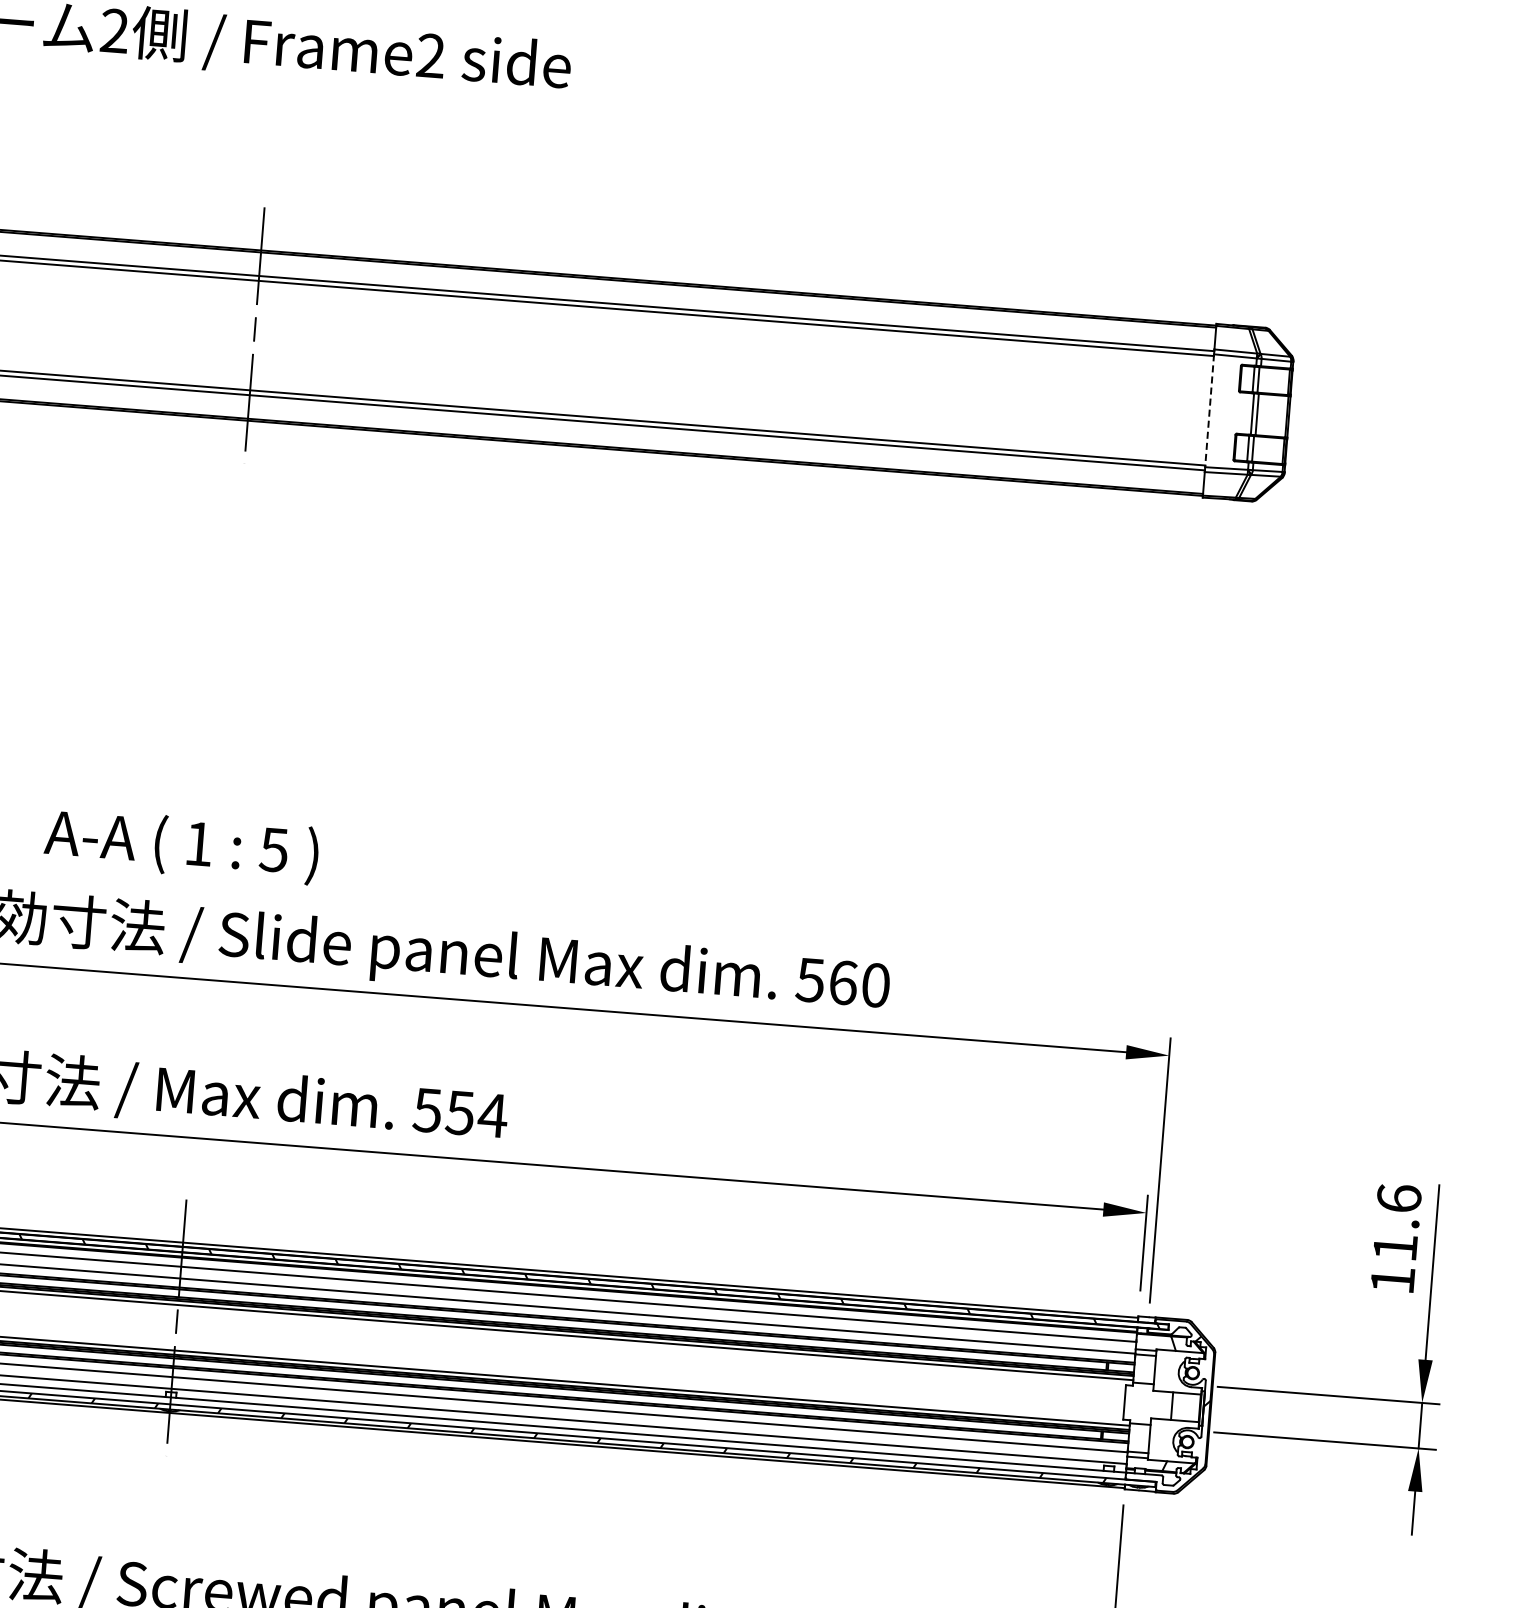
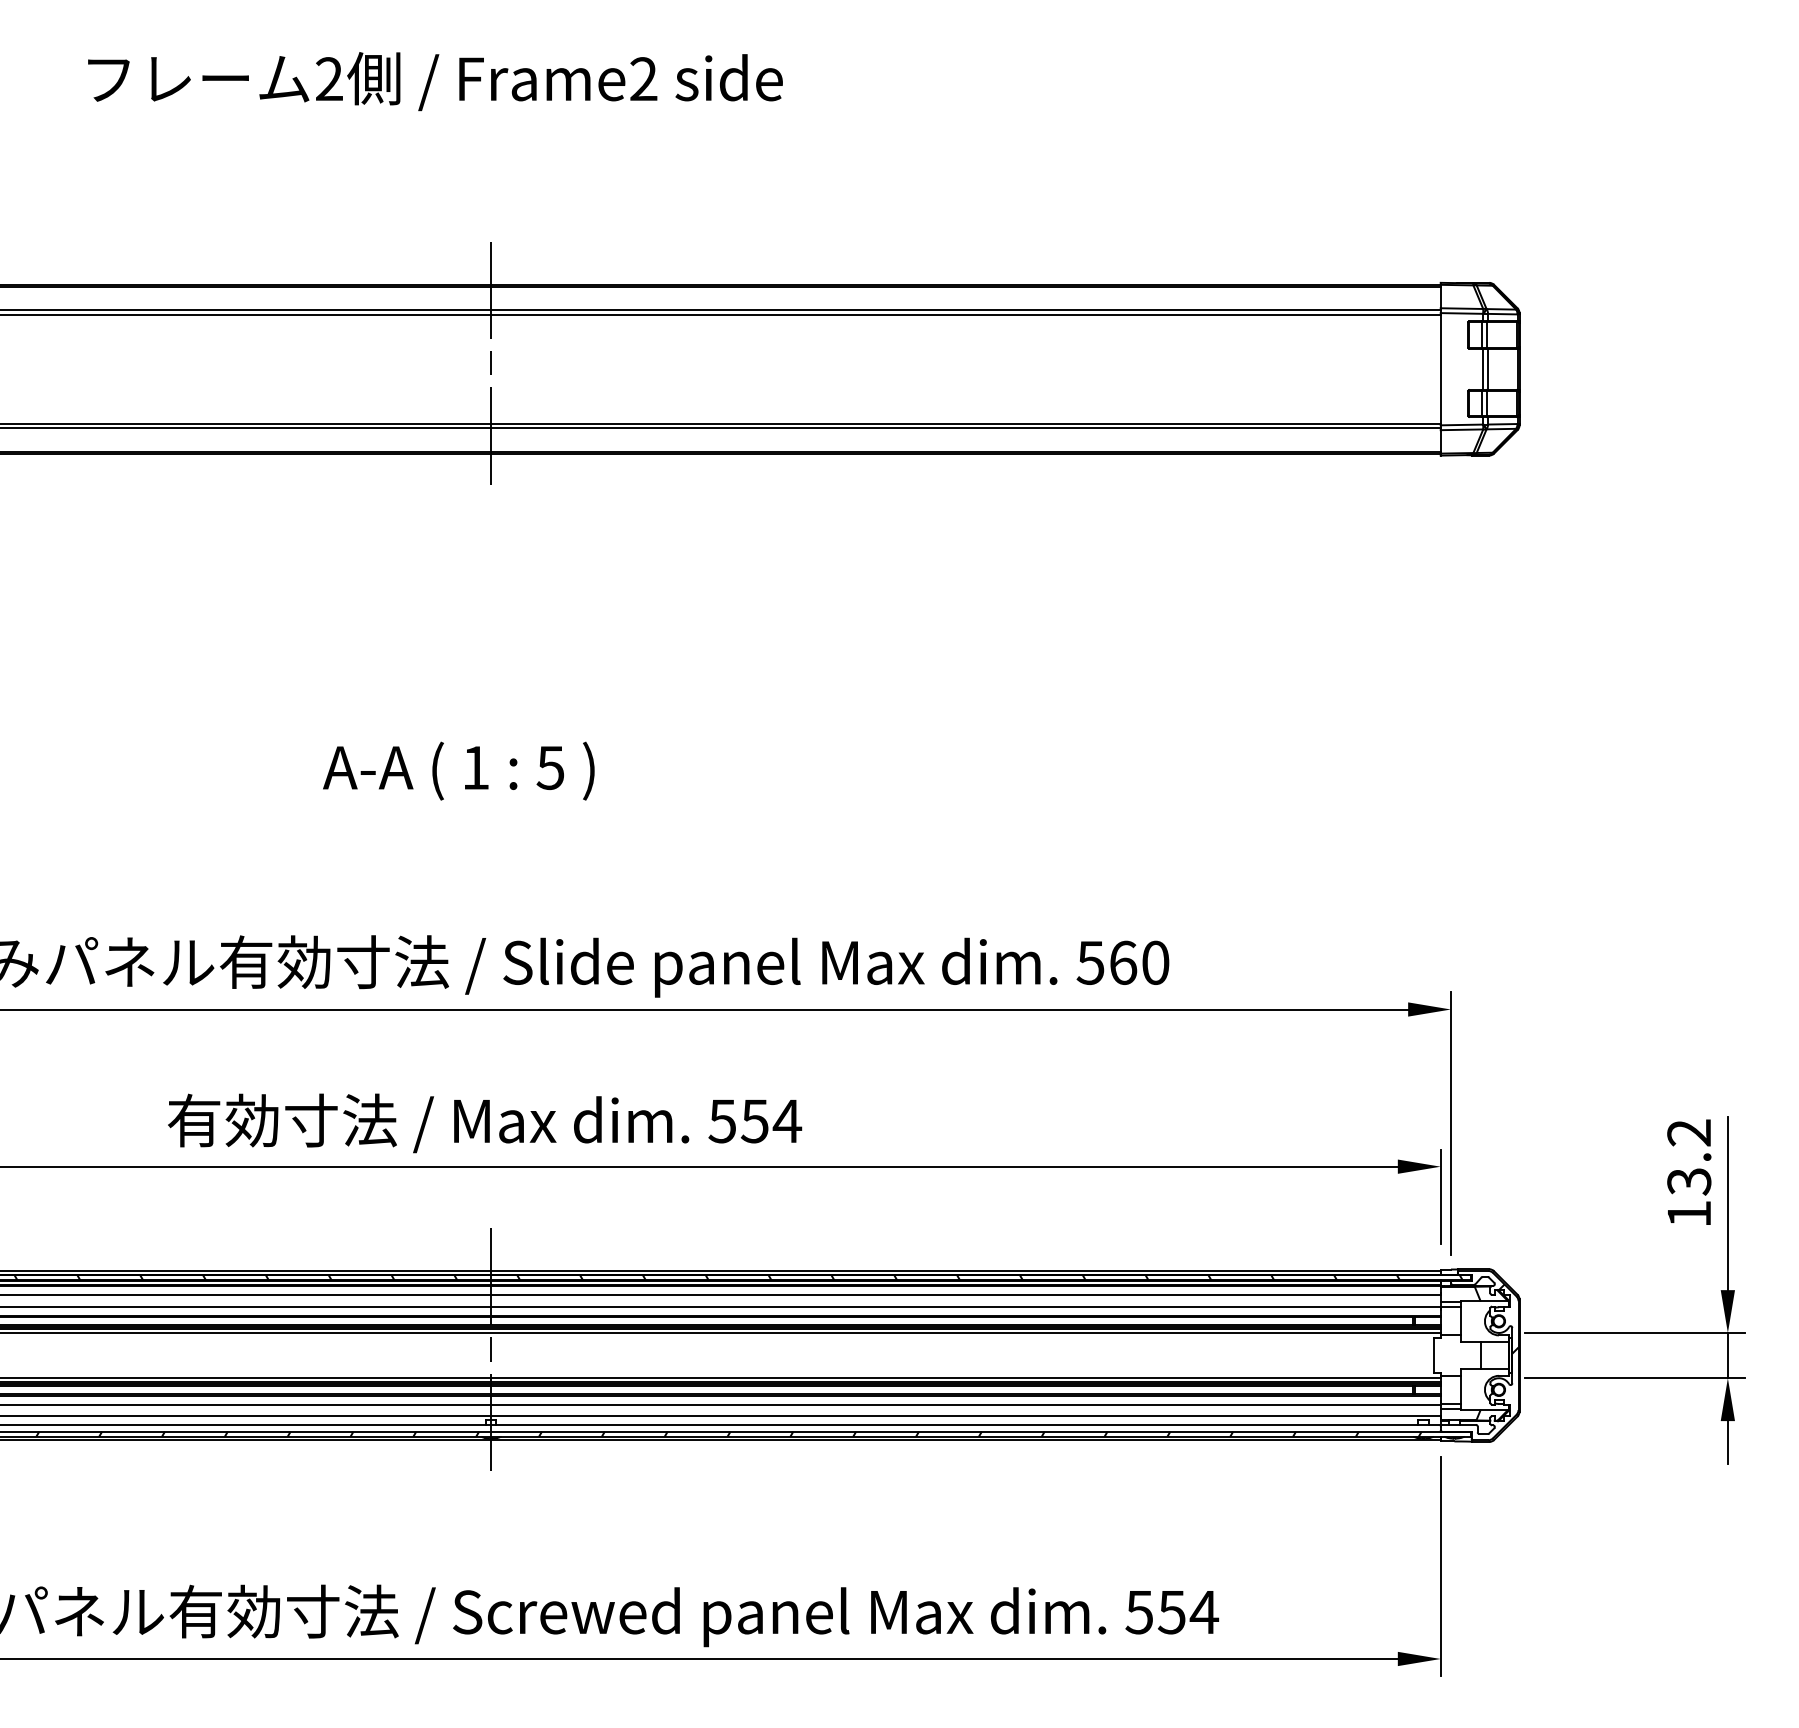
line: (1209, 411) -> (1440, 369), dashed -> solid
text: (181, 845) -> (458, 770), moved
text: (1397, 1223) -> (1689, 1157), 11.6 -> 13.2

